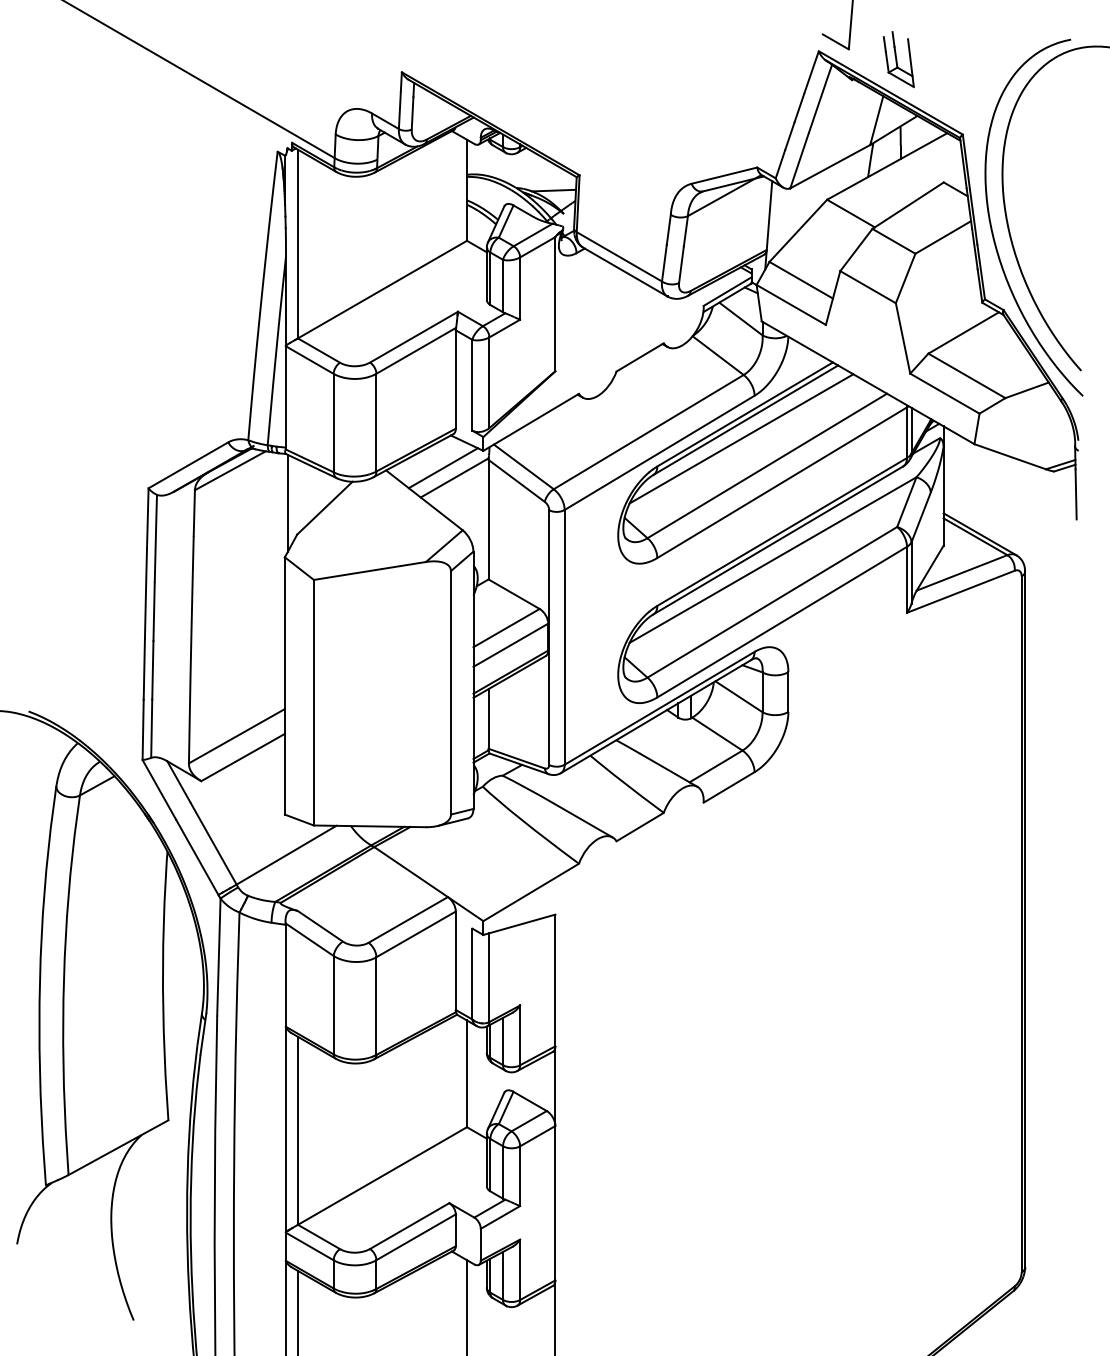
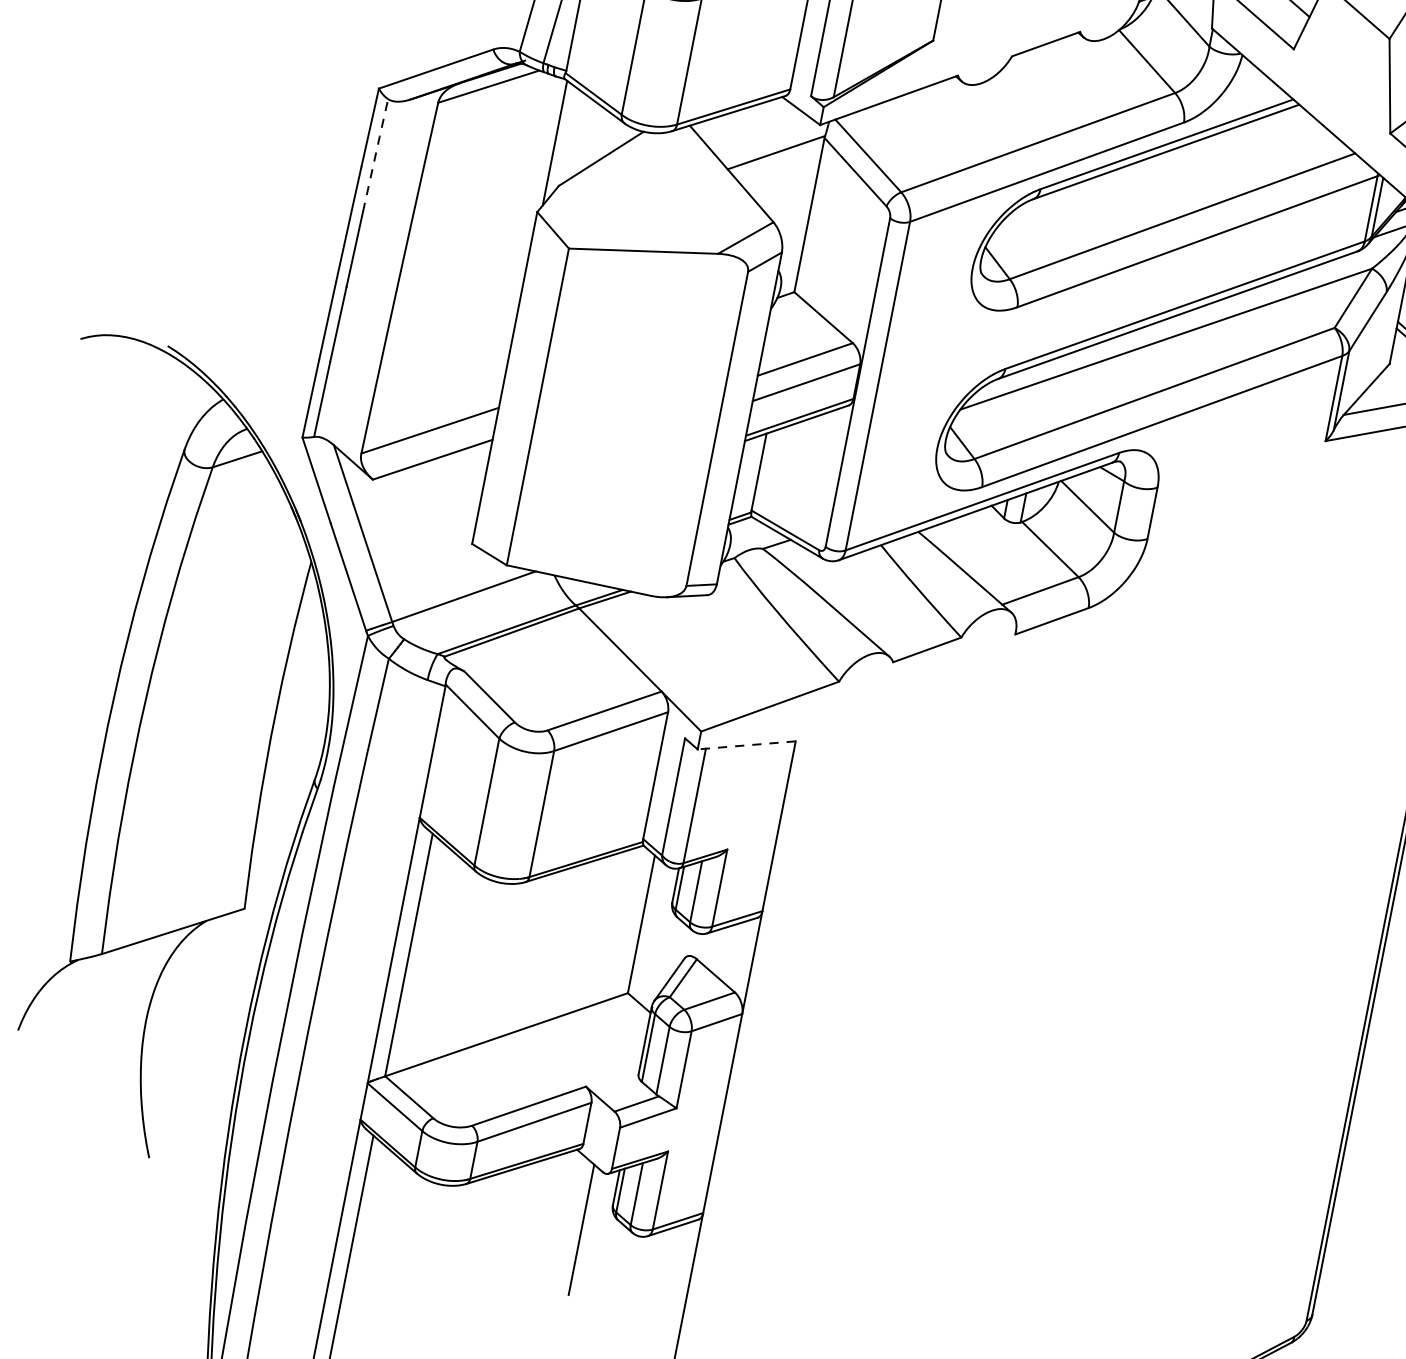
line: (741, 438) -> (1156, 174), removed
line: (442, 468) -> (763, 137), removed
line: (155, 538) -> (375, 155), solid -> dashed
line: (518, 924) -> (745, 744), solid -> dashed

